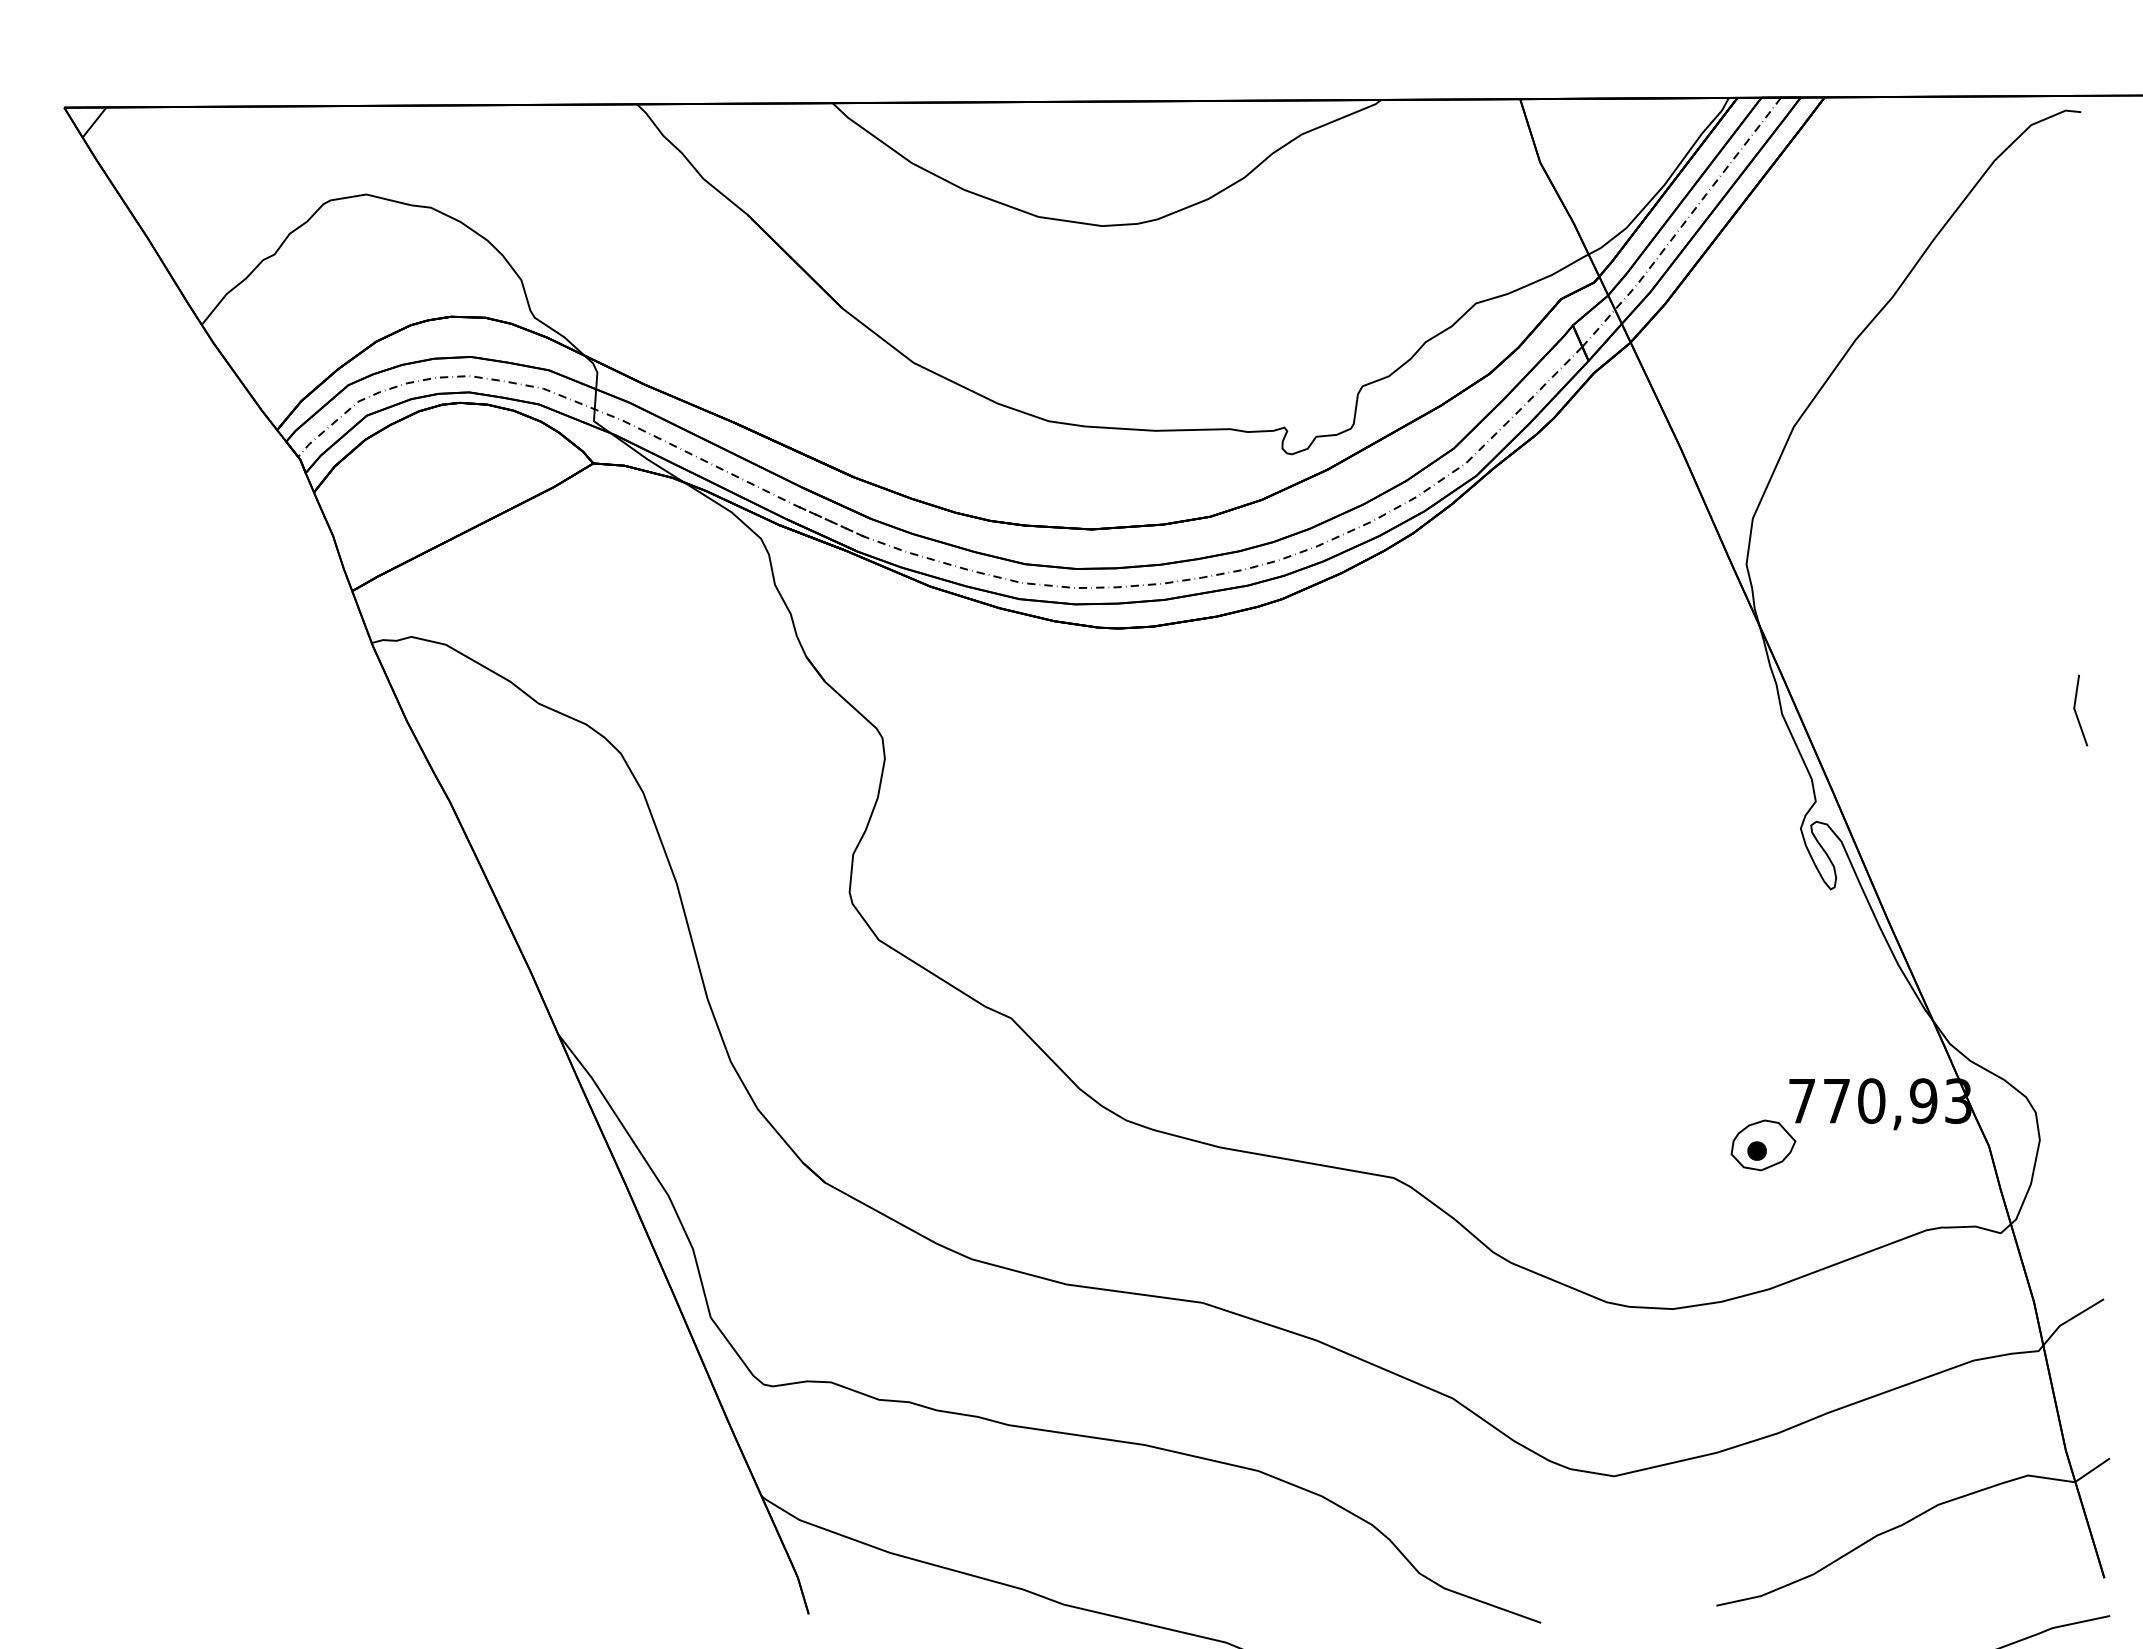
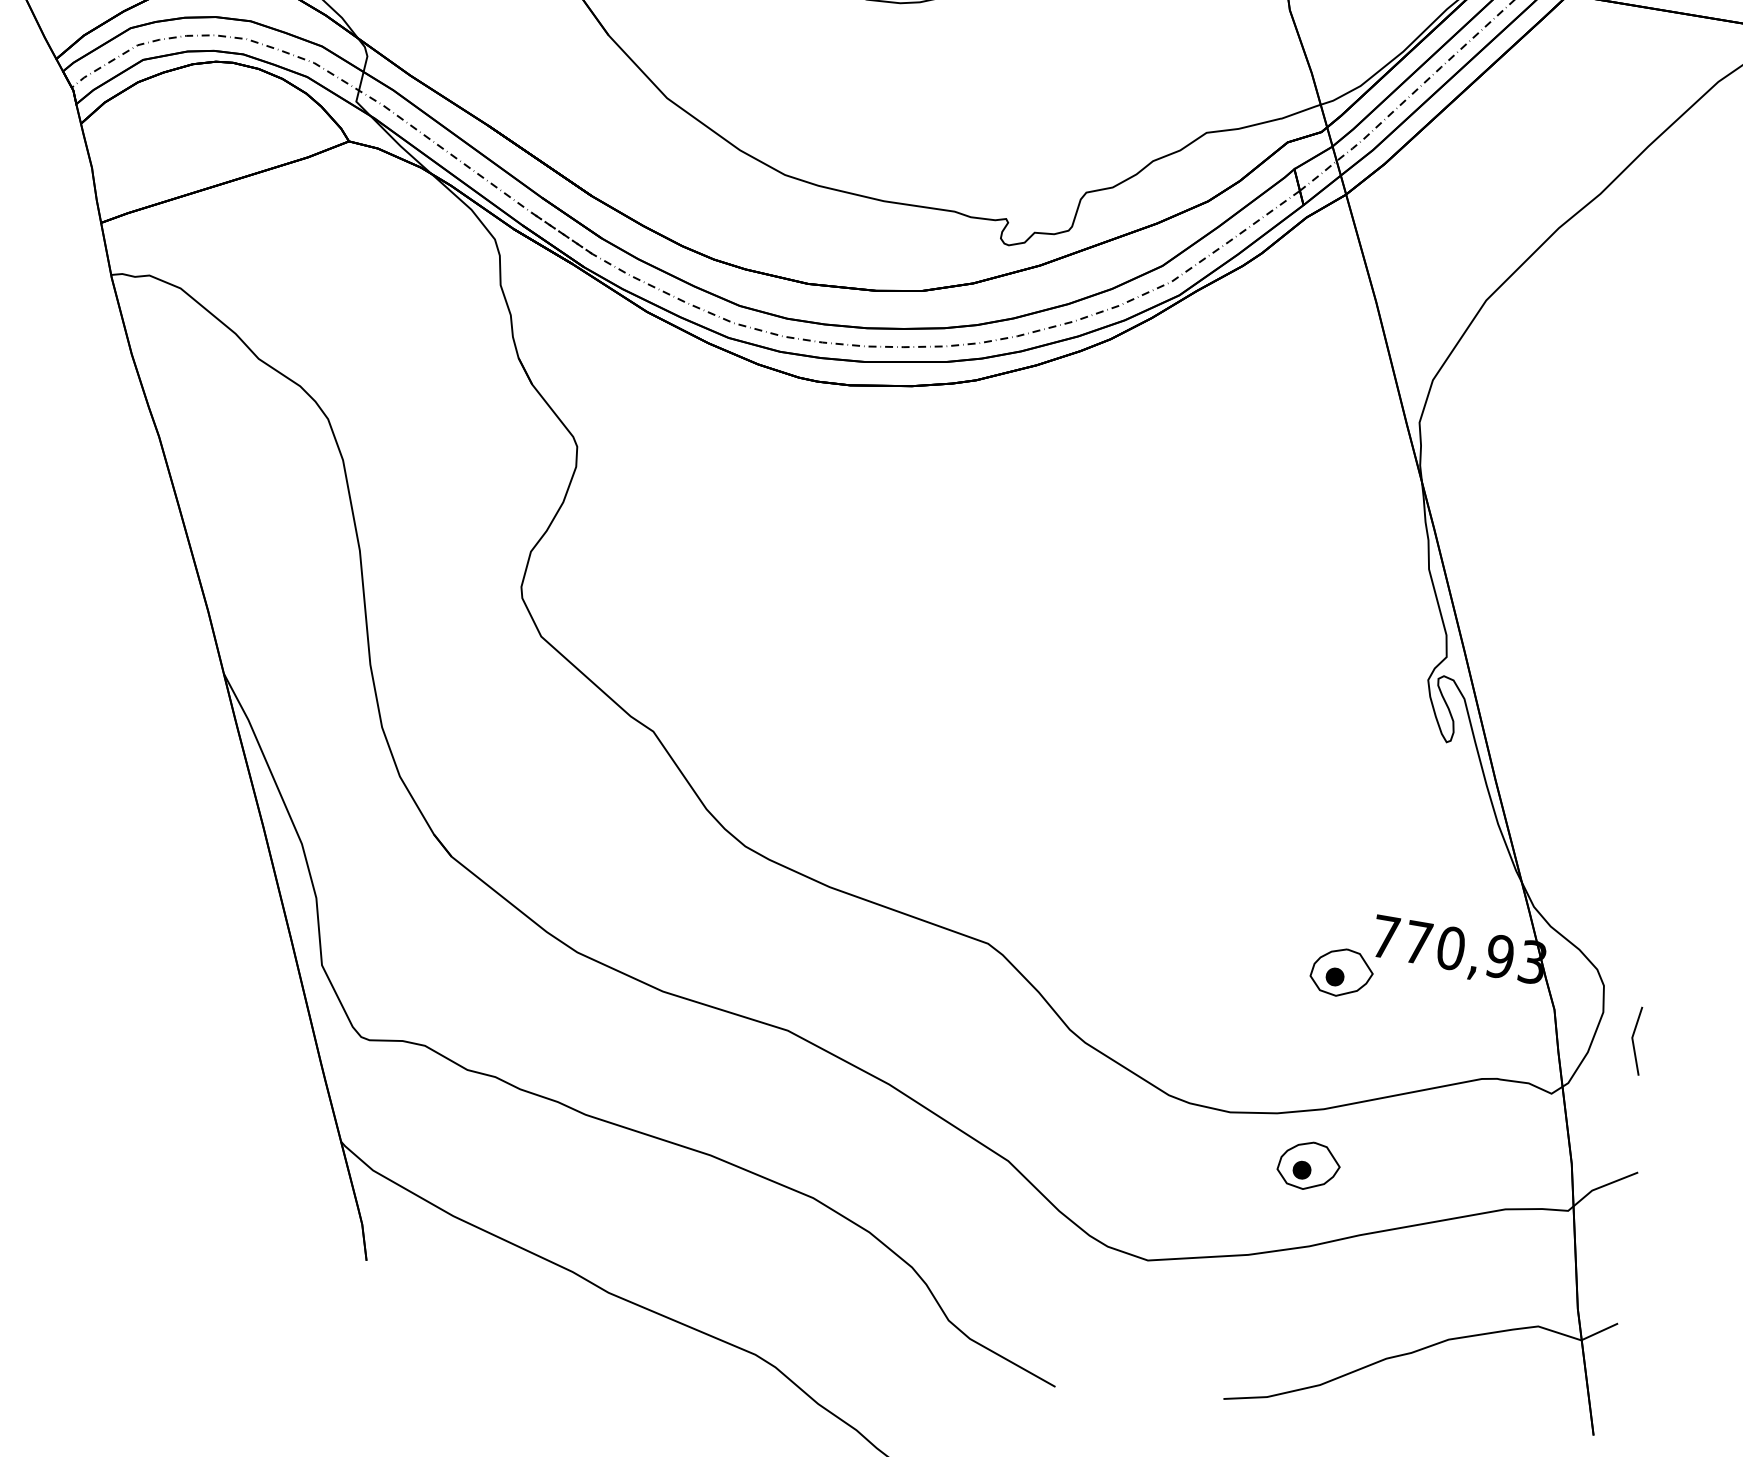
line: (2076, 711) -> (1633, 1041), moved
part: (1763, 1350) -> (1308, 1165), added

